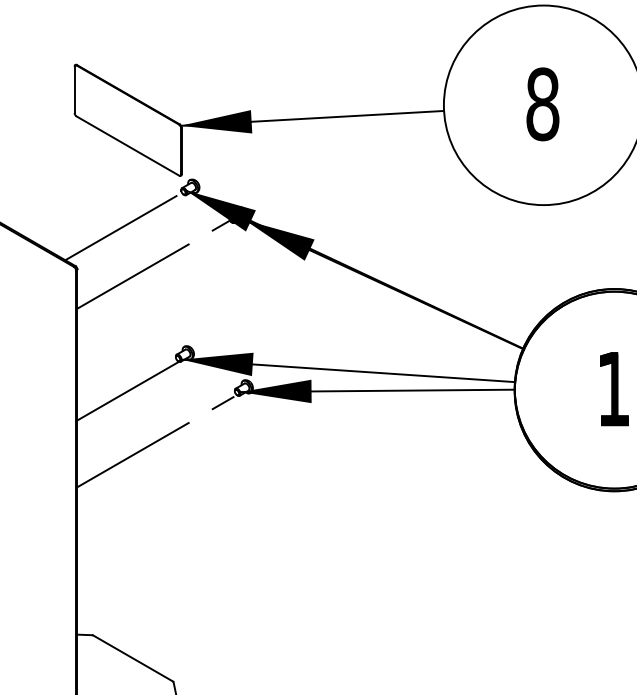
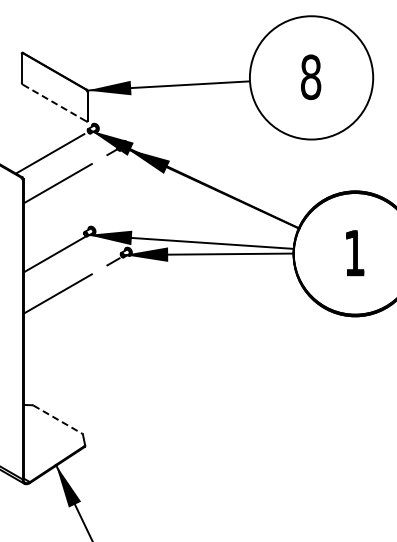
line: (127, 146) -> (54, 103), solid -> dashed
line: (134, 658) -> (58, 419), solid -> dashed

